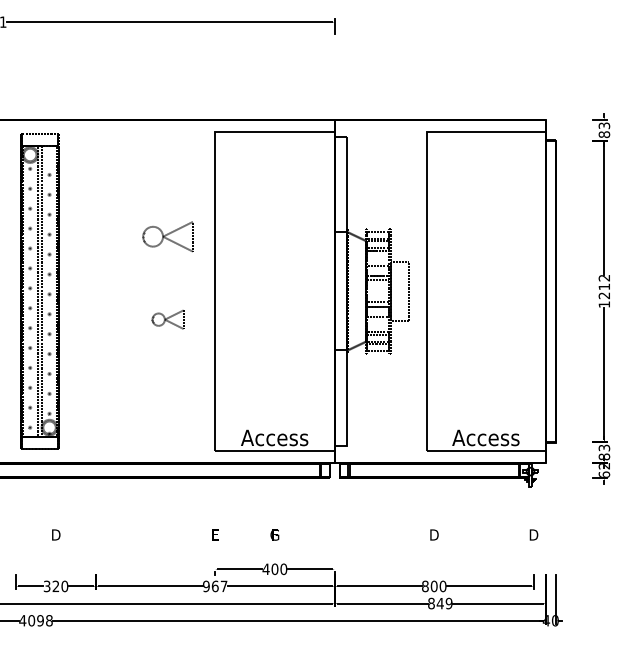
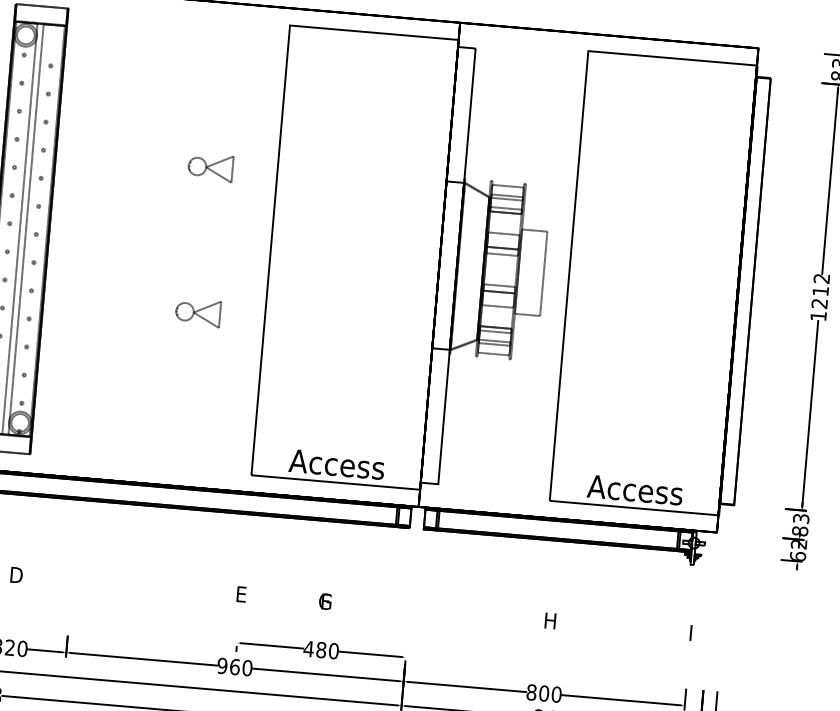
part: (167, 236) -> (209, 167), size x0.62
part: (167, 319) -> (197, 312), moved
text: (434, 534) -> (550, 620), D -> H
text: (533, 534) -> (690, 632), D -> I
text: (274, 568) -> (320, 648), 400 -> 480
text: (223, 586) -> (246, 668), 967 -> 960

